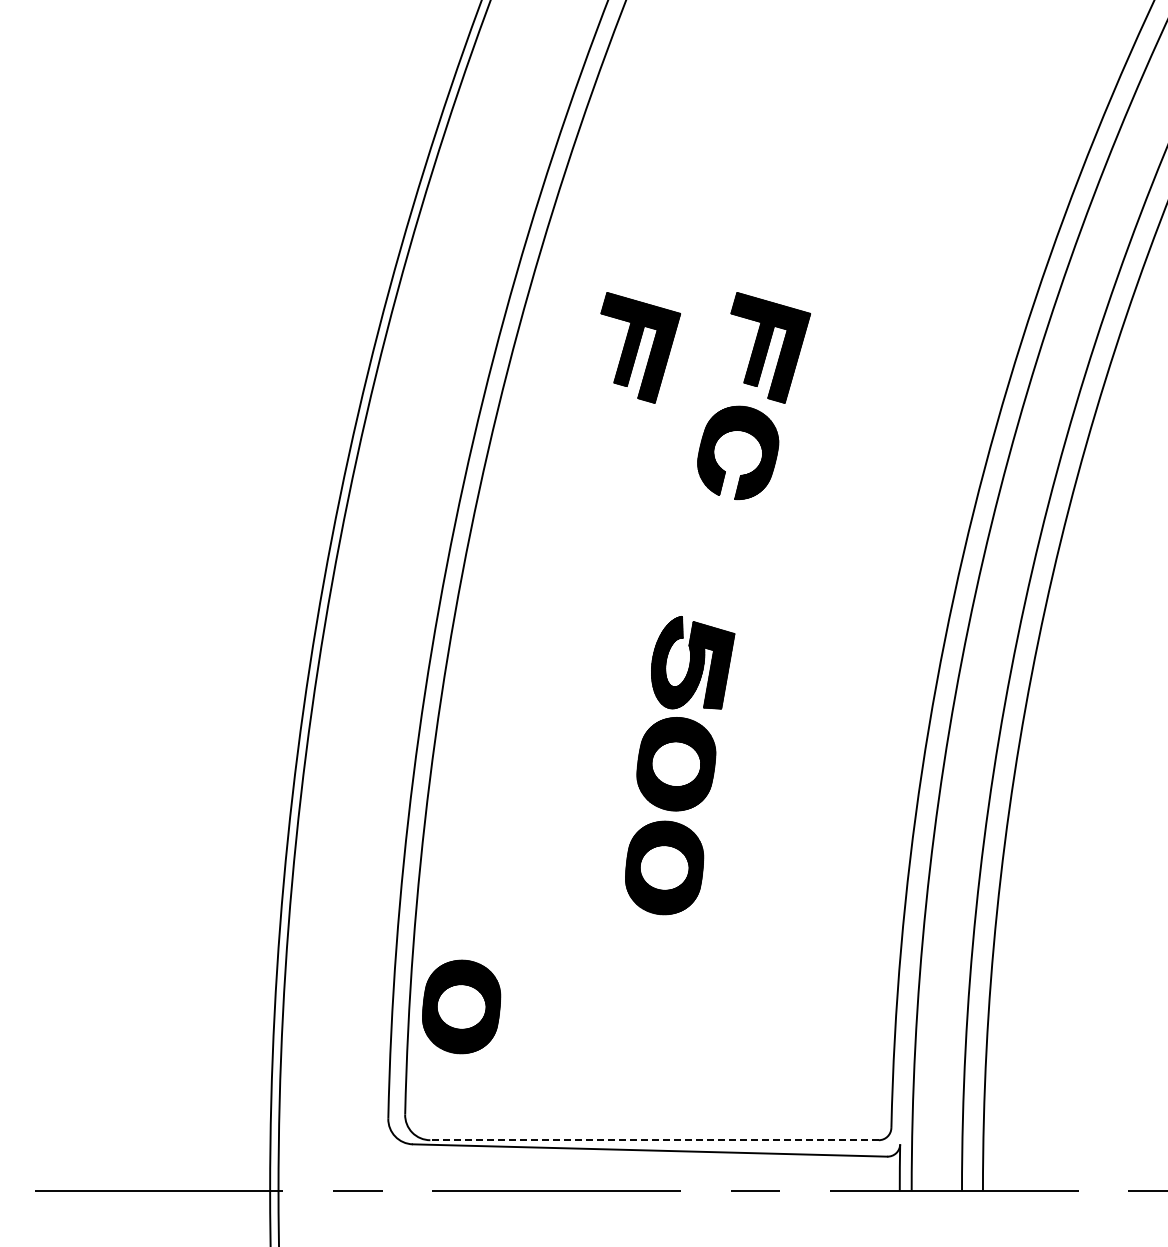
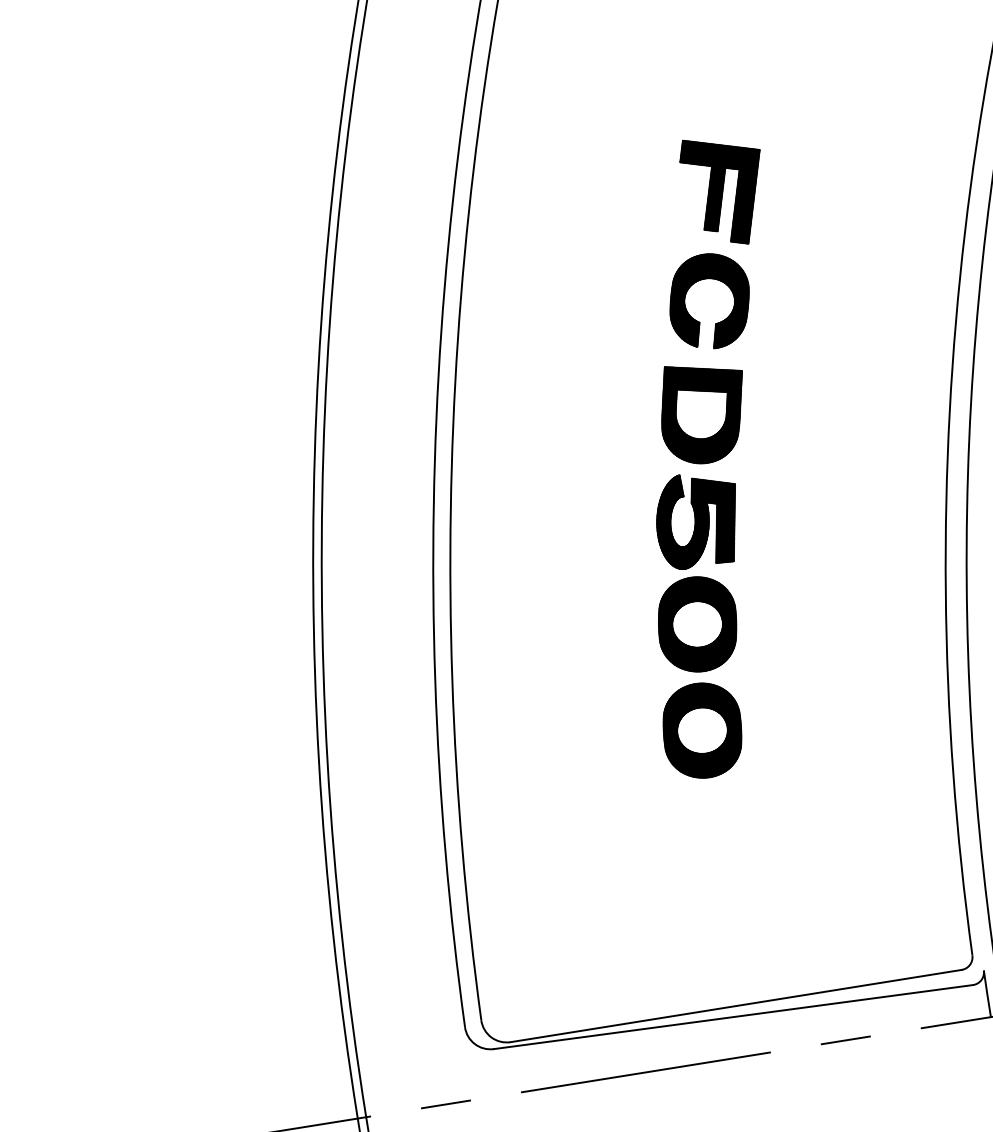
part: (640, 347) -> (594, 211), removed
part: (715, 558) -> (703, 411), added
part: (461, 1006) -> (520, 902), removed
line: (654, 1140) -> (736, 1006), dashed -> solid

